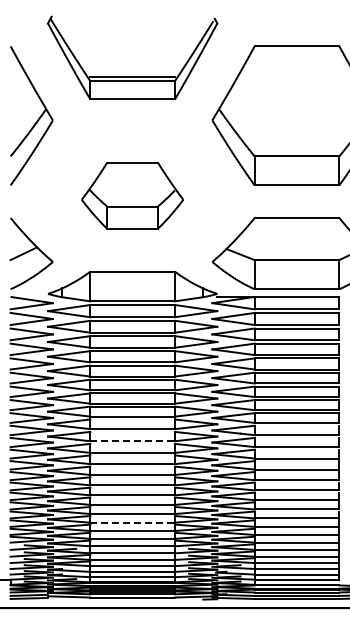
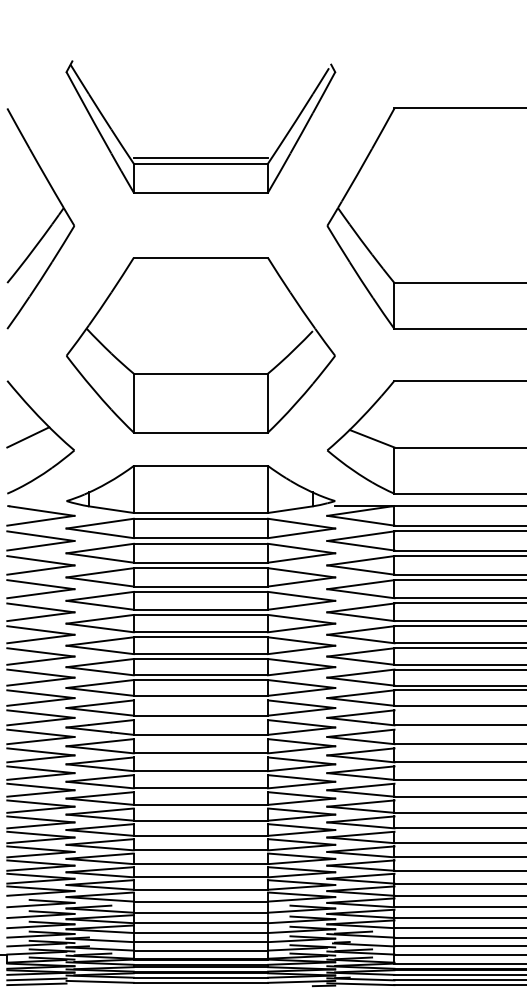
part: (132, 195) -> (200, 345), size x1.67
line: (133, 441) -> (202, 735), dashed -> solid
line: (133, 522) -> (202, 863), dashed -> solid

